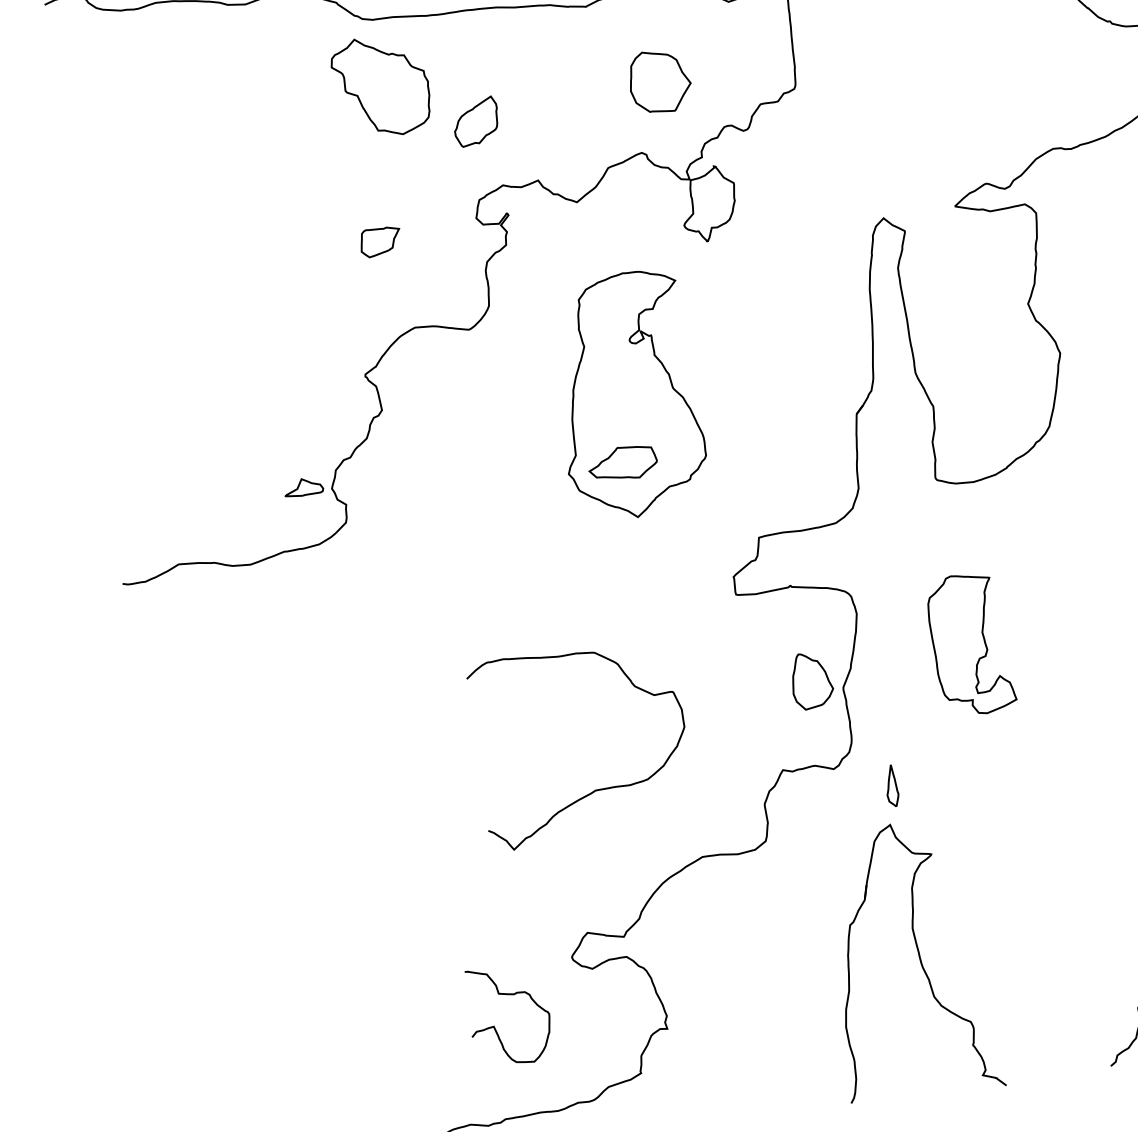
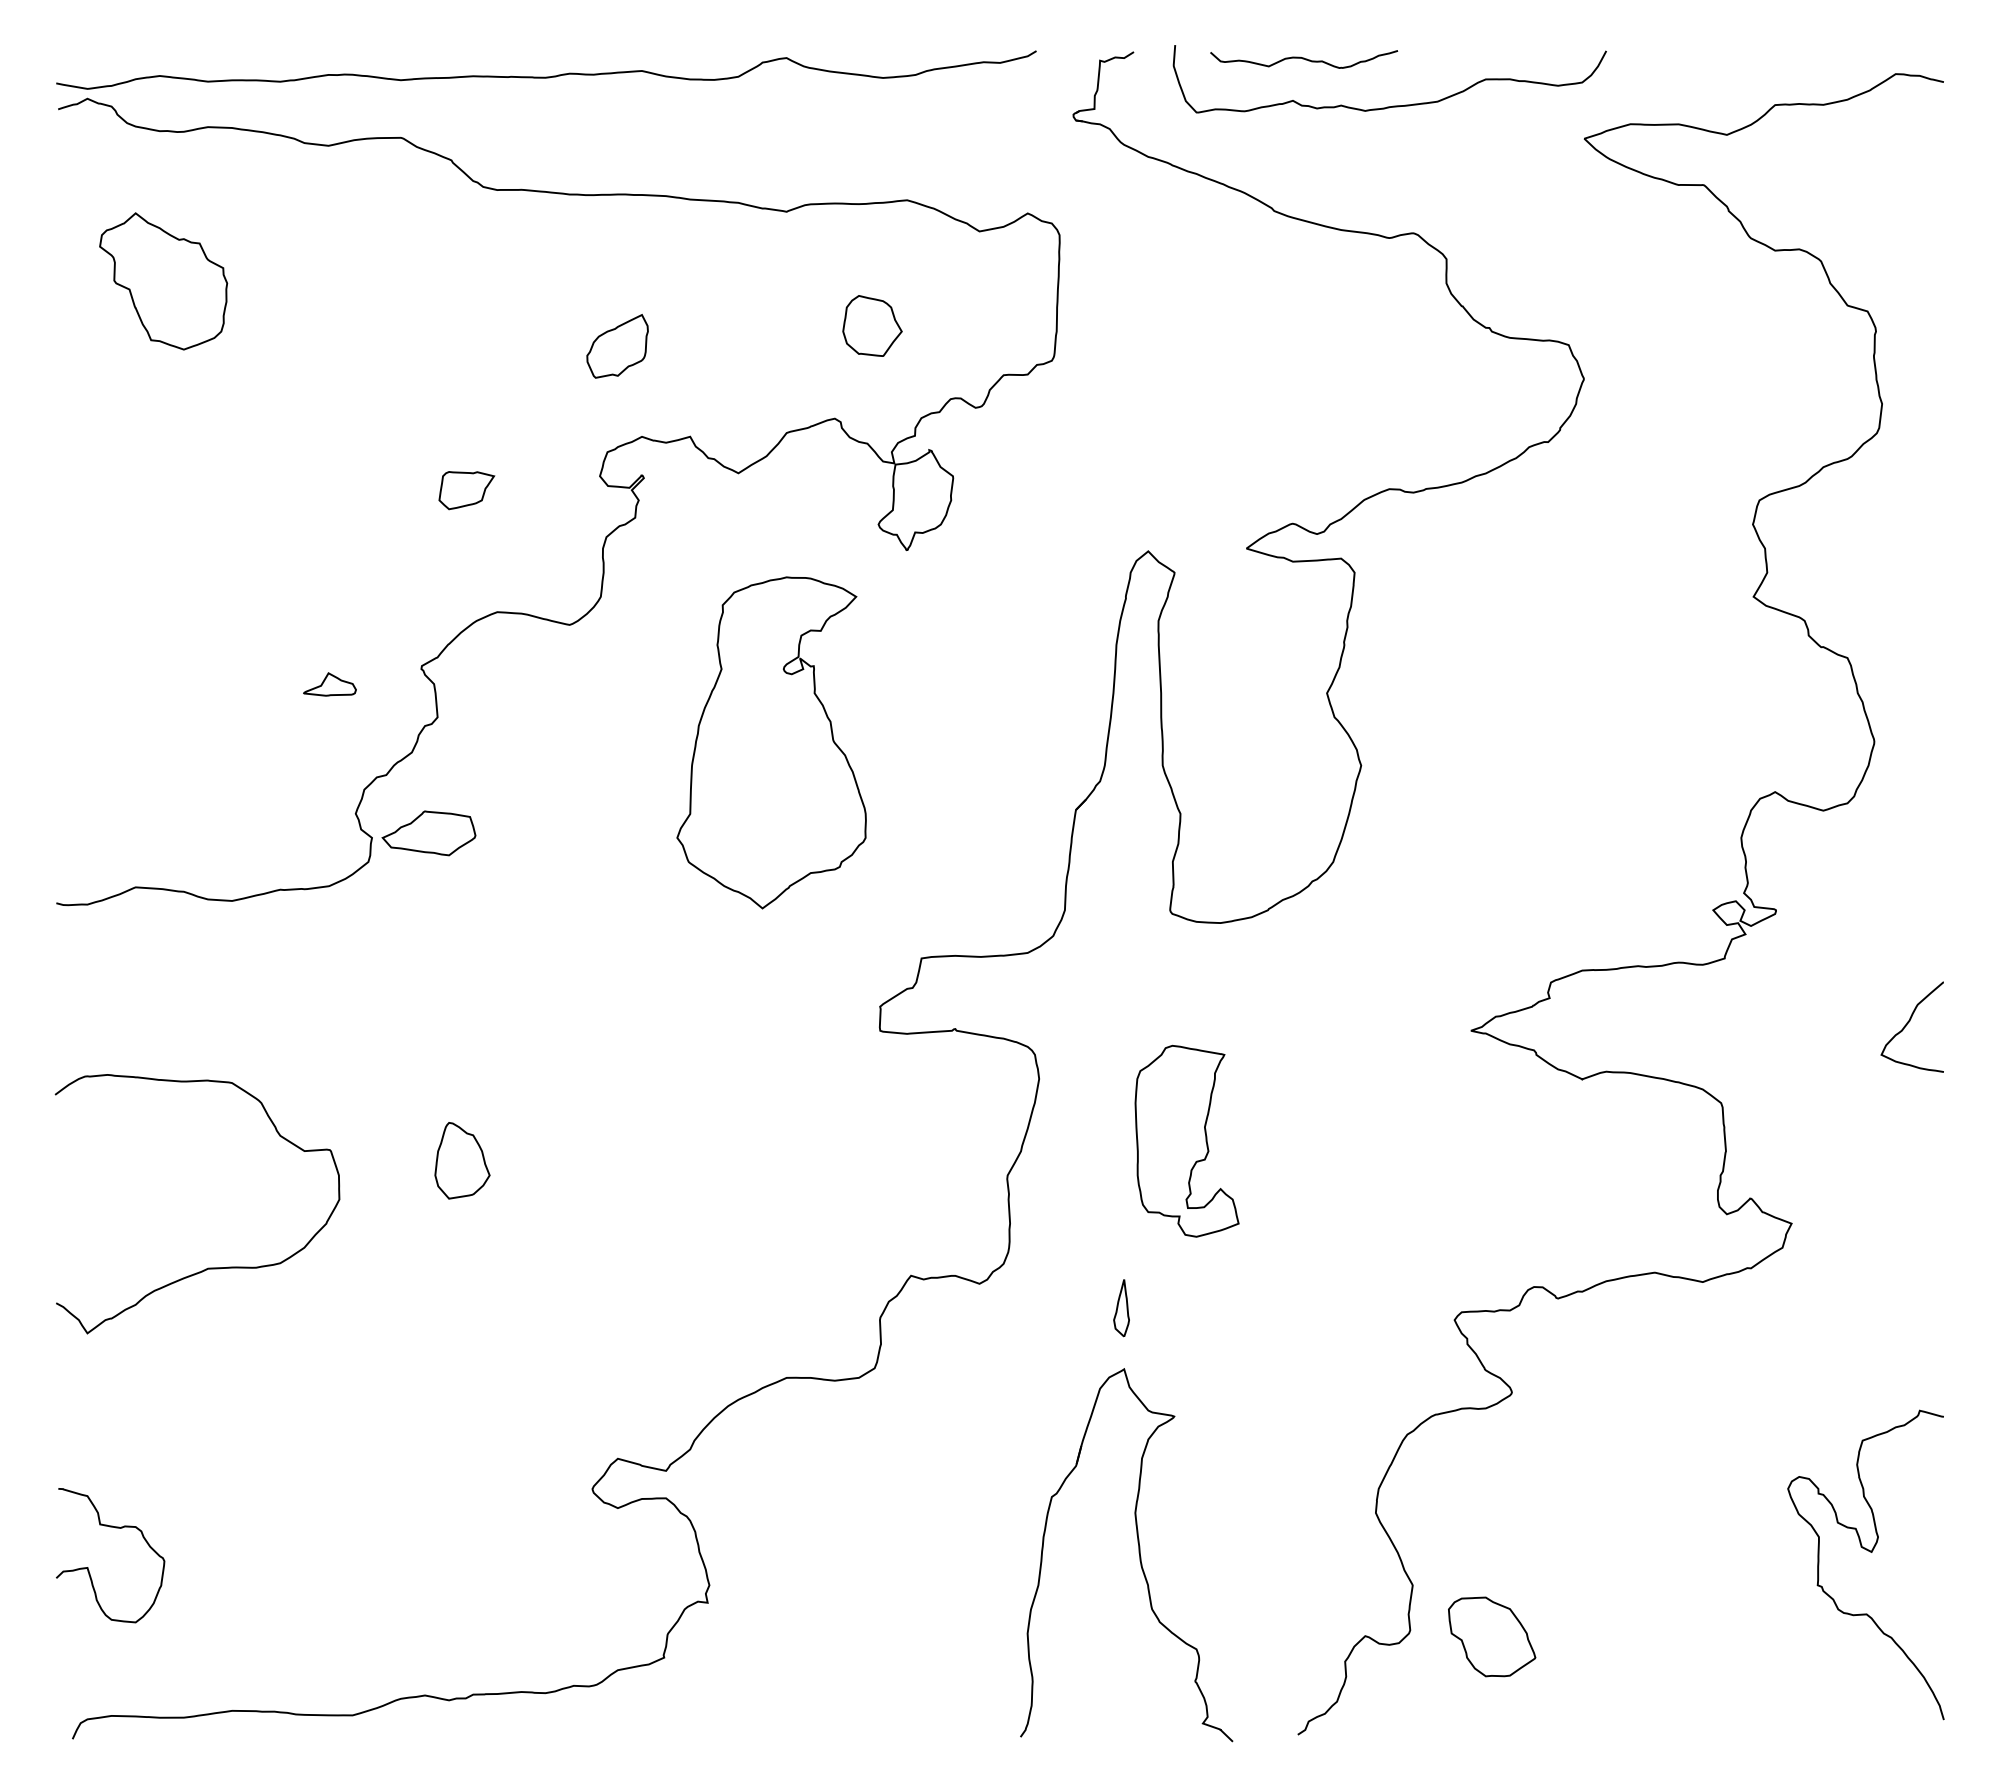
part: (659, 81) -> (872, 325), size x0.71
part: (381, 86) -> (163, 281), moved
part: (622, 463) -> (428, 833), moved
part: (303, 487) -> (329, 684), moved
part: (811, 680) -> (462, 1160), moved
part: (891, 786) -> (1121, 1308), moved
curve: (595, 789) -> (208, 1267), moved
part: (918, 957) -> (1138, 1553), moved
curve: (494, 1026) -> (88, 1567), moved

